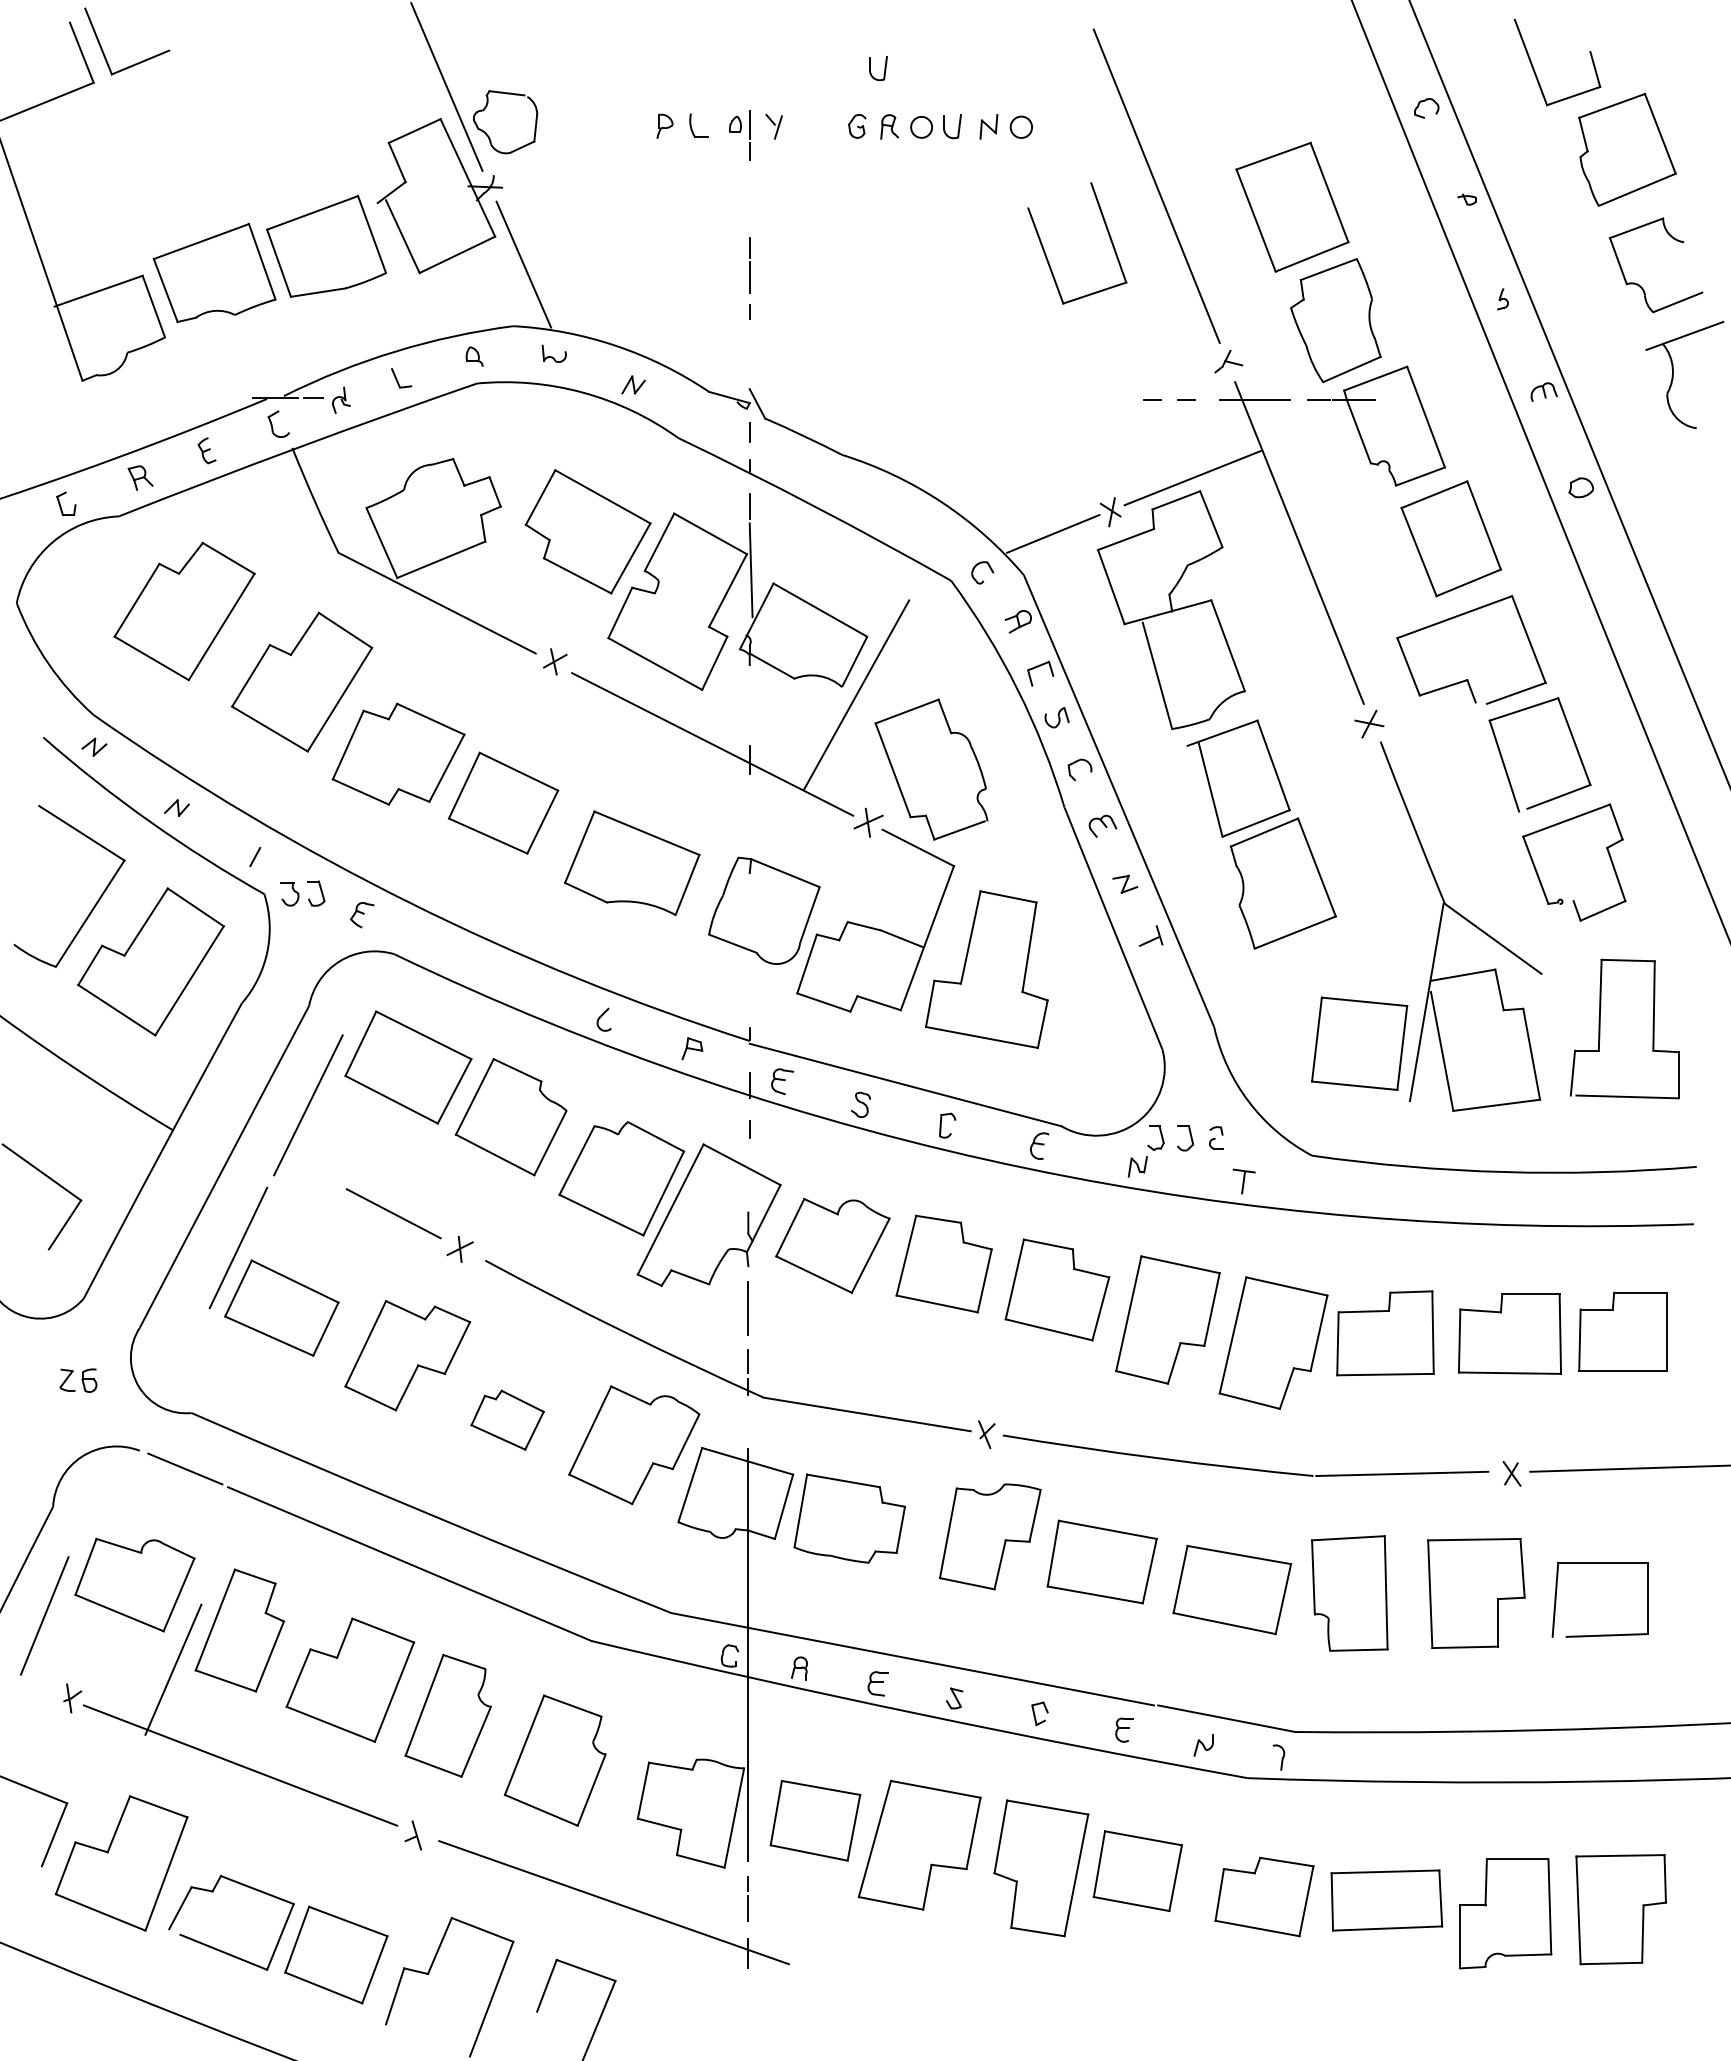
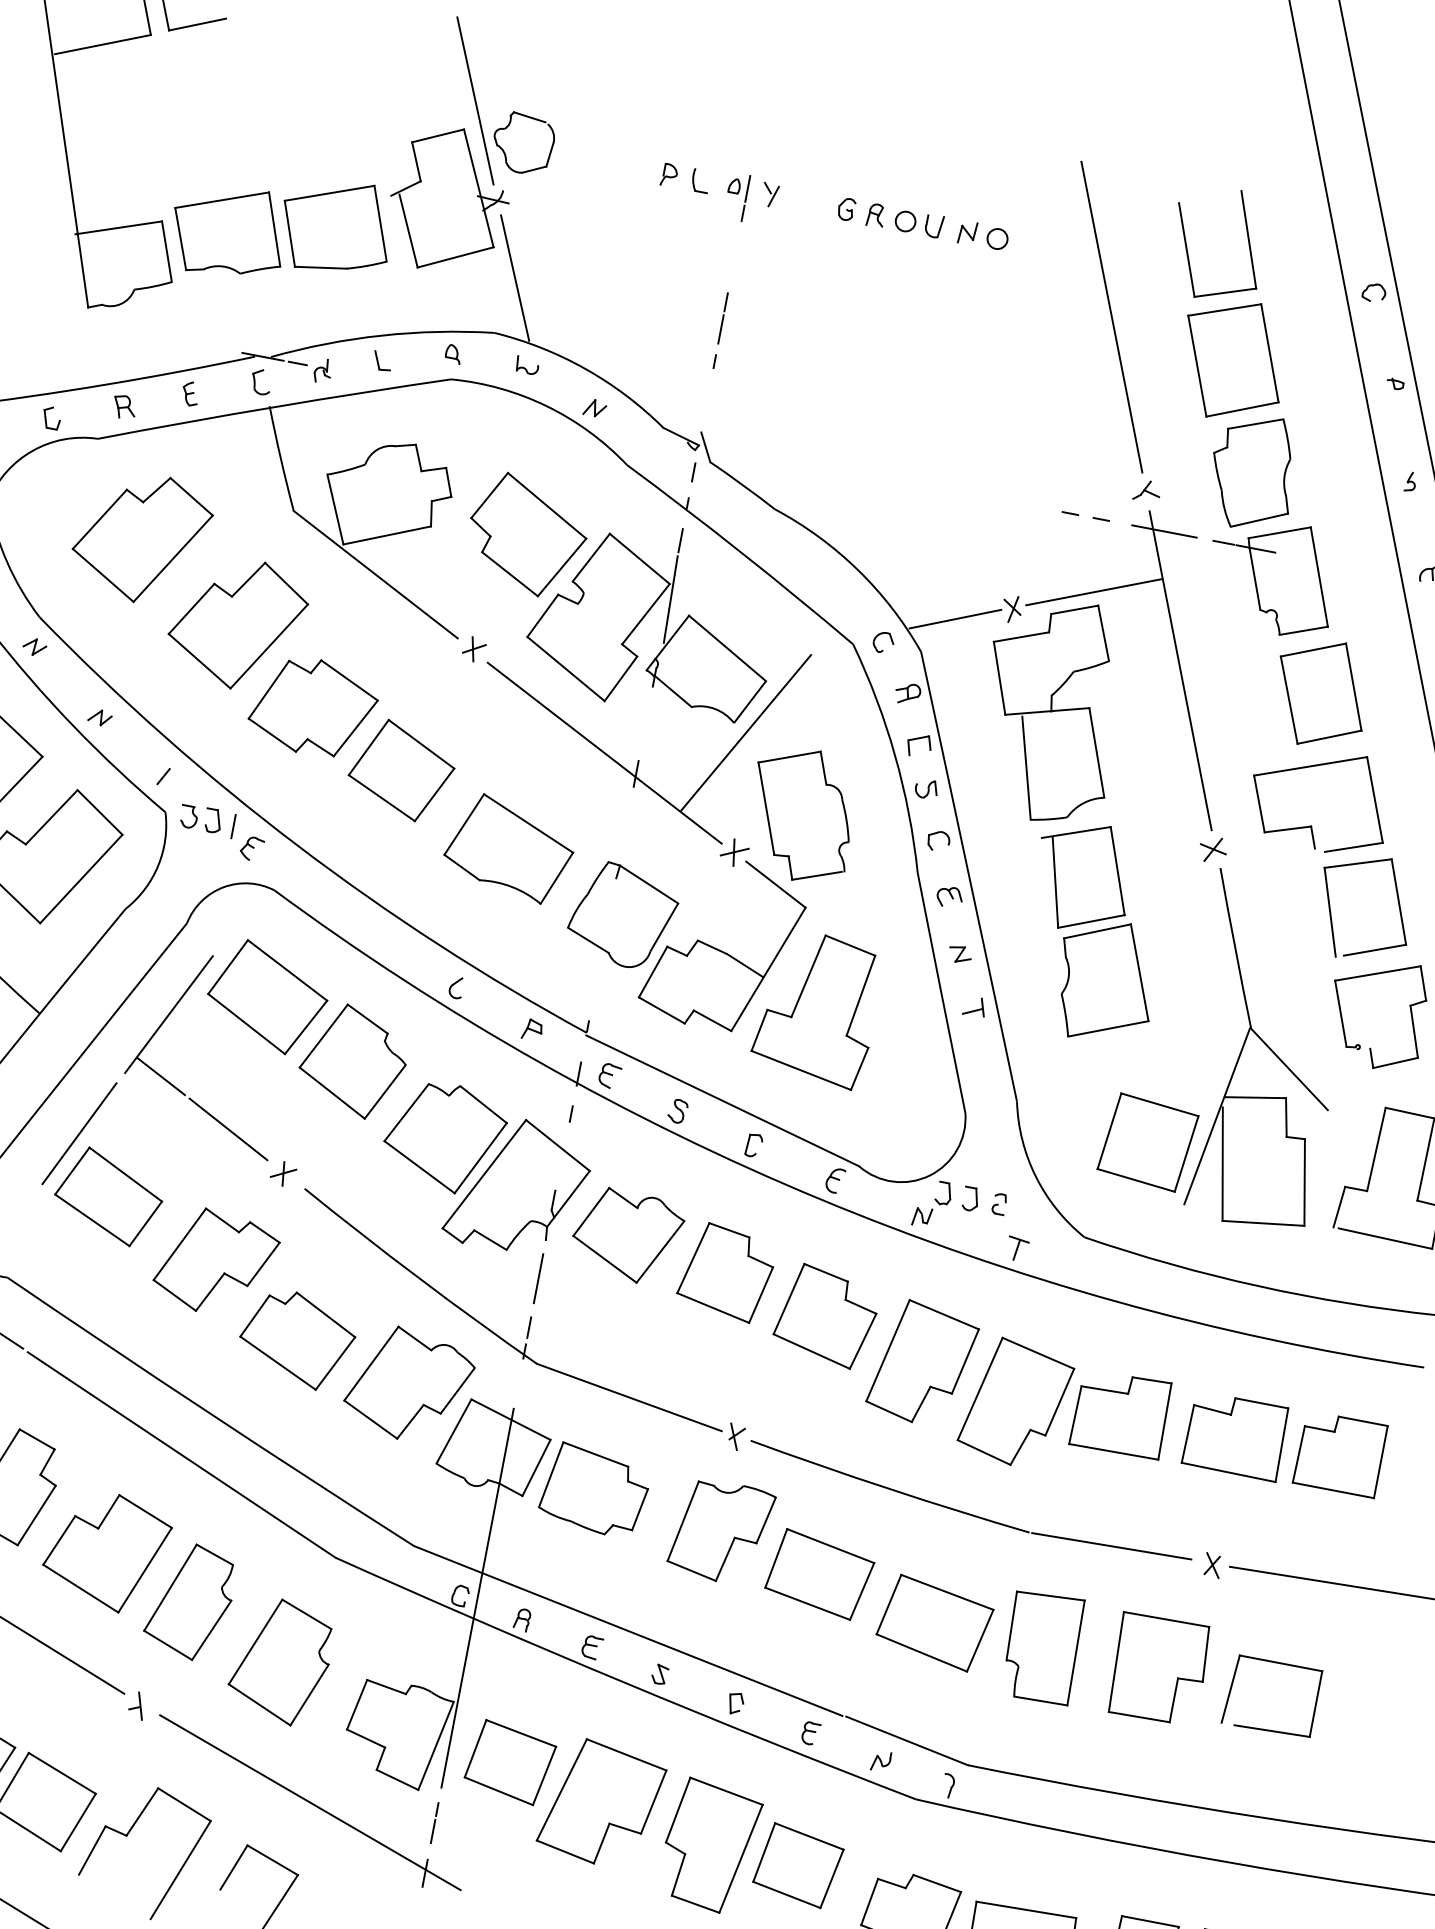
part: (878, 68) -> (876, 159), removed
part: (1107, 232) -> (1247, 239), moved
line: (338, 895) -> (233, 826), added
line: (312, 1171) -> (161, 1076), added
part: (507, 1420) -> (296, 1339), size x1.67

